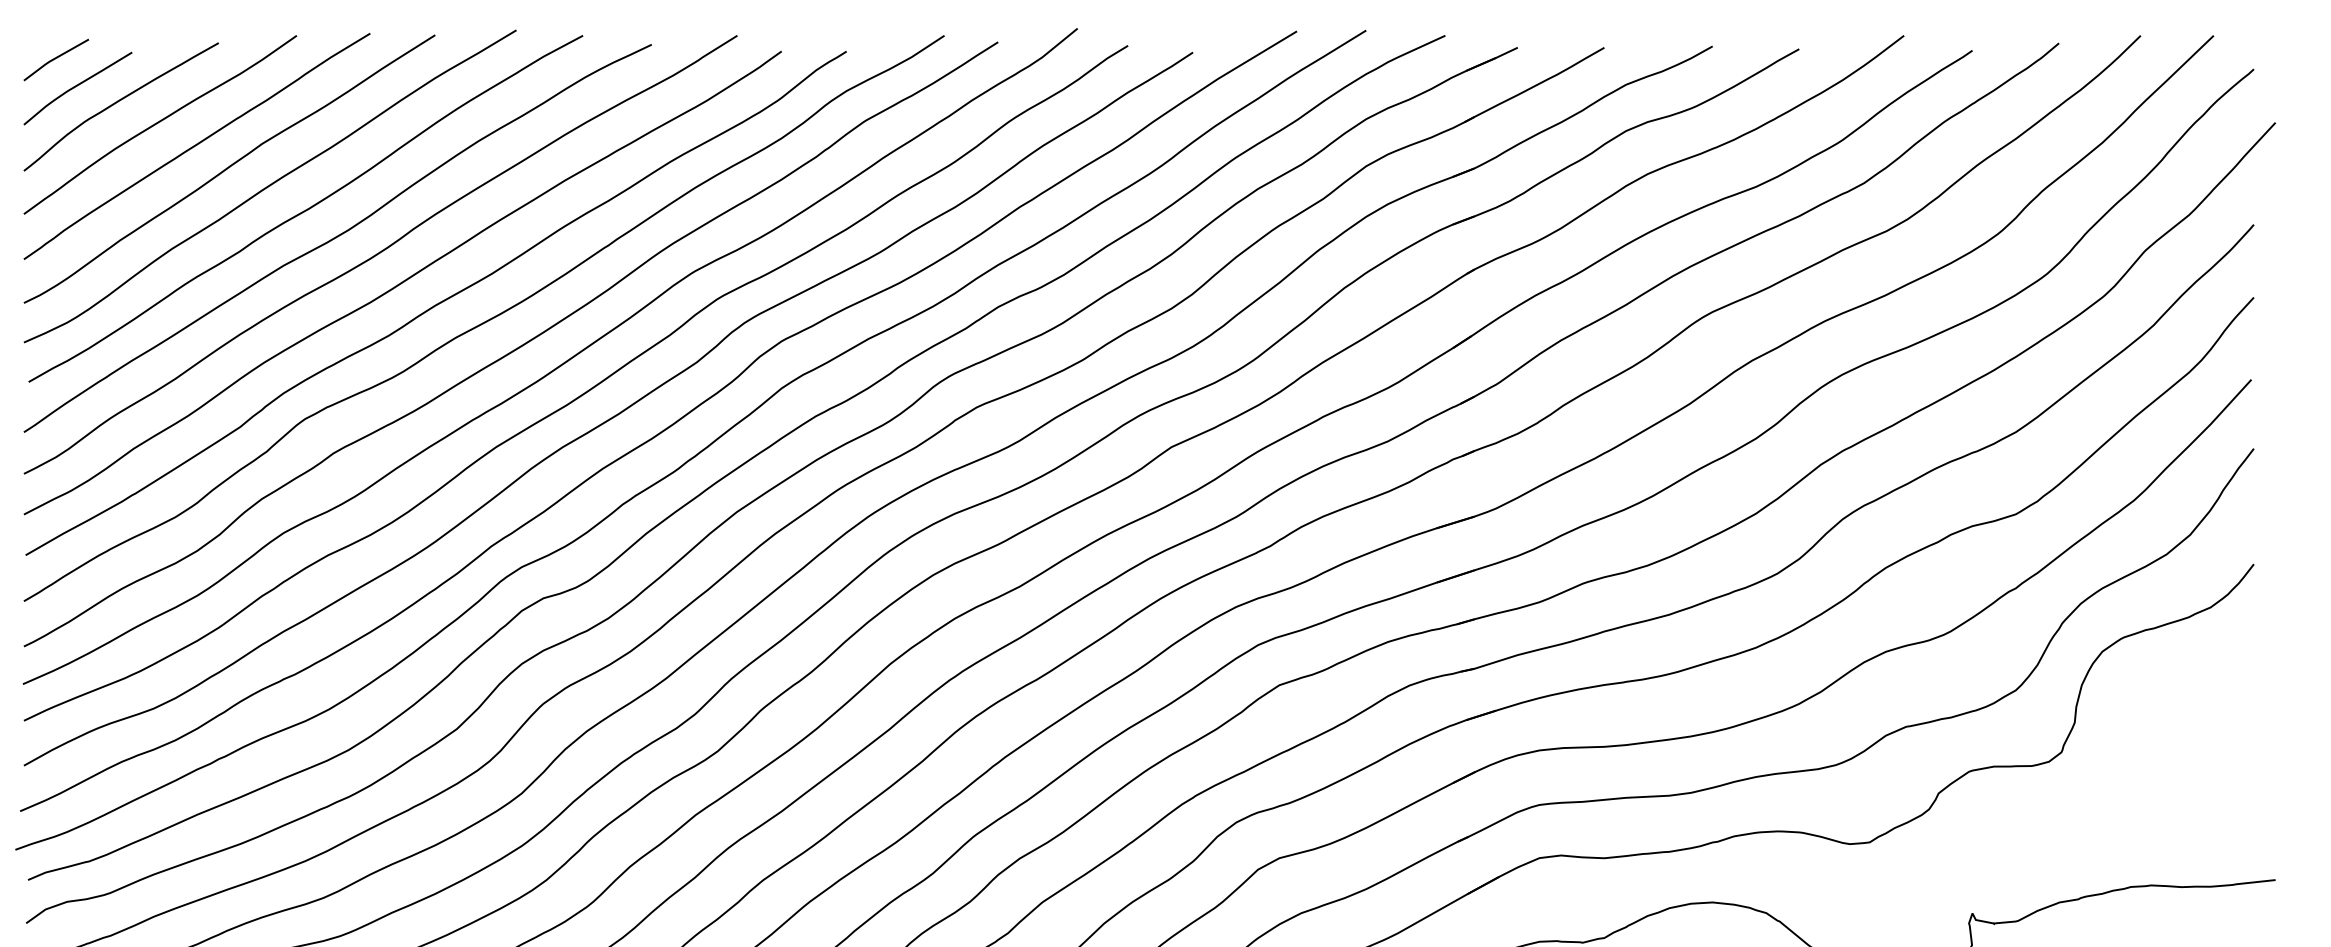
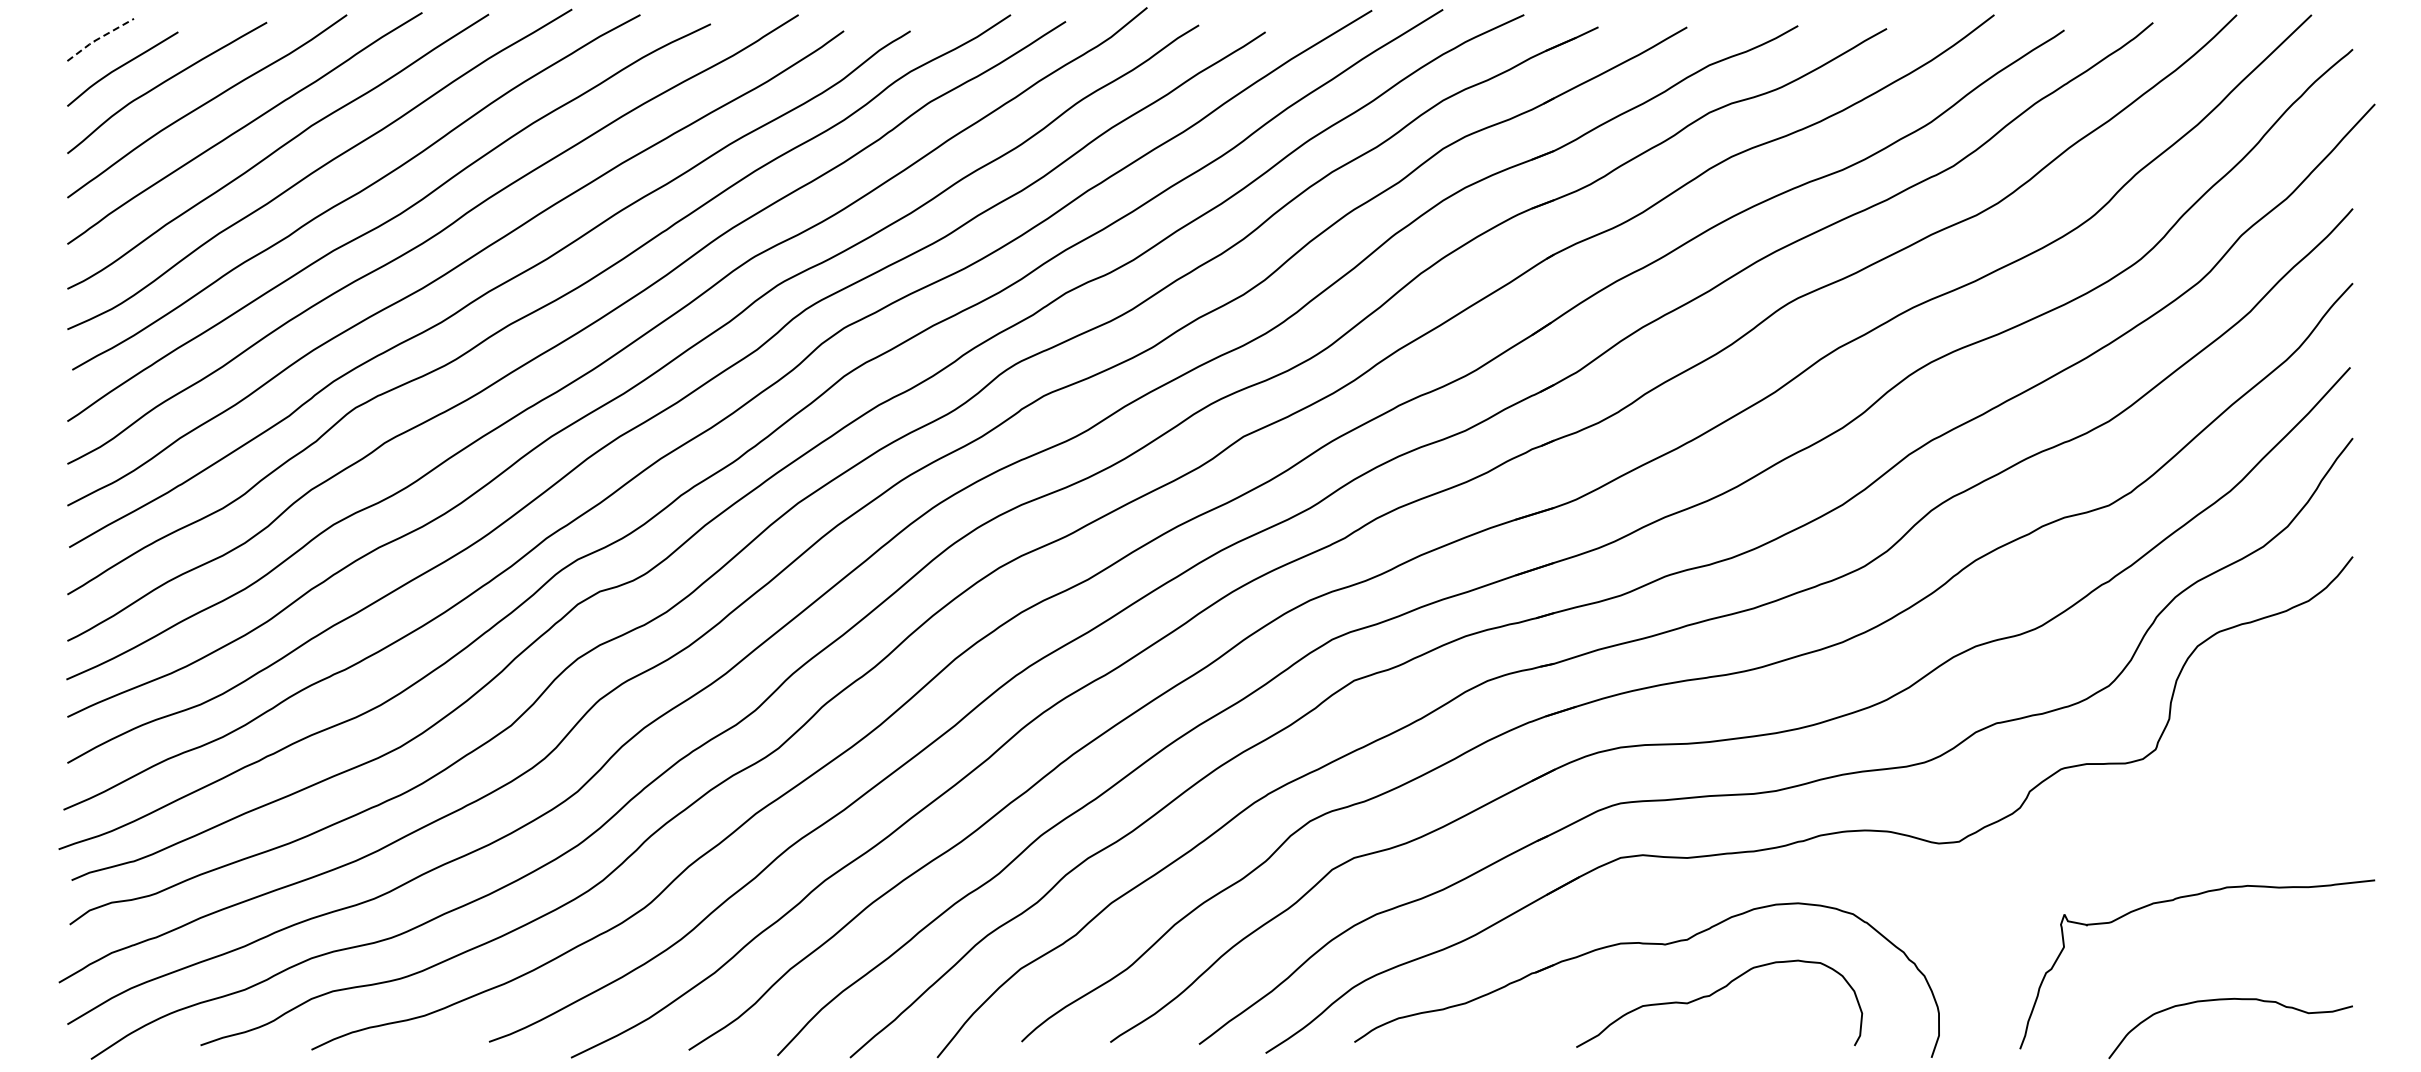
line: (55, 58) -> (99, 38), solid -> dashed

